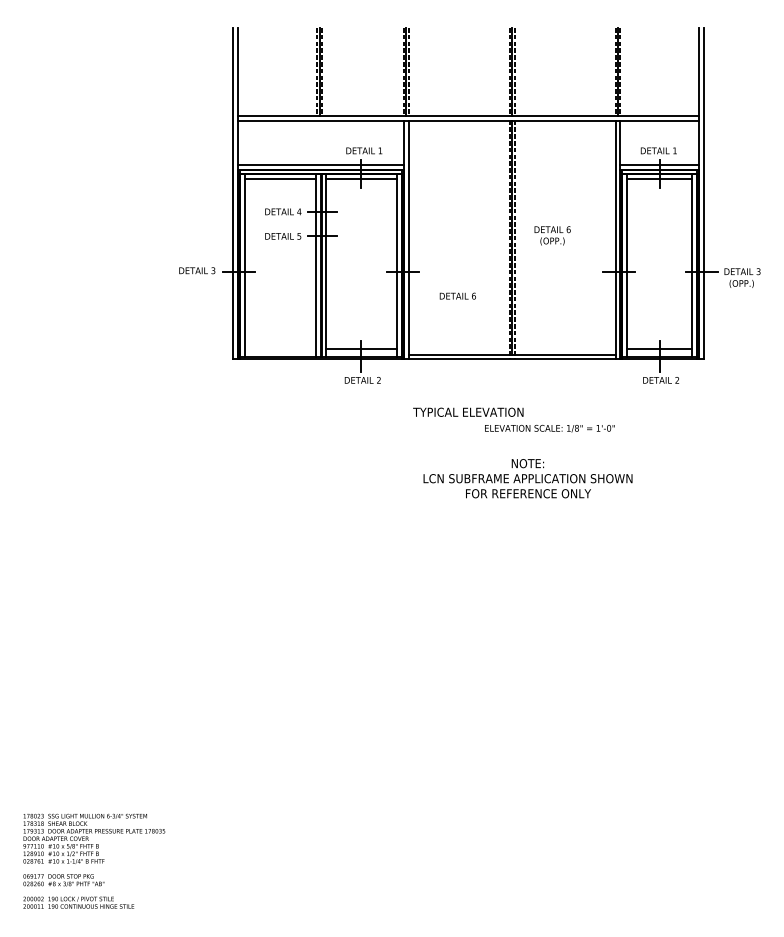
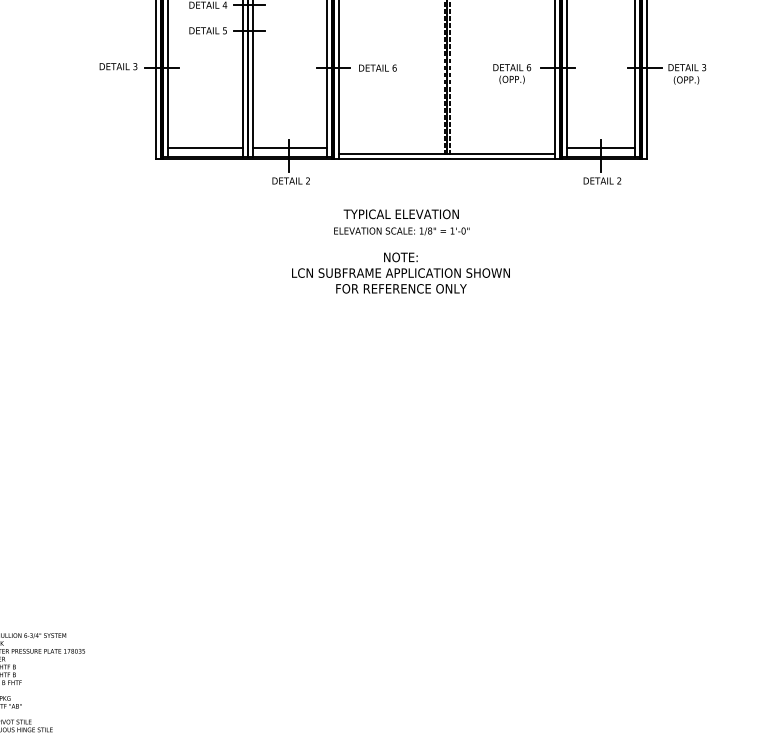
text: (552, 235) -> (512, 73), moved
text: (457, 295) -> (377, 67), moved
line: (280, 348) -> (205, 147), added
text: (549, 428) -> (401, 231), moved
text: (527, 478) -> (400, 272), moved

